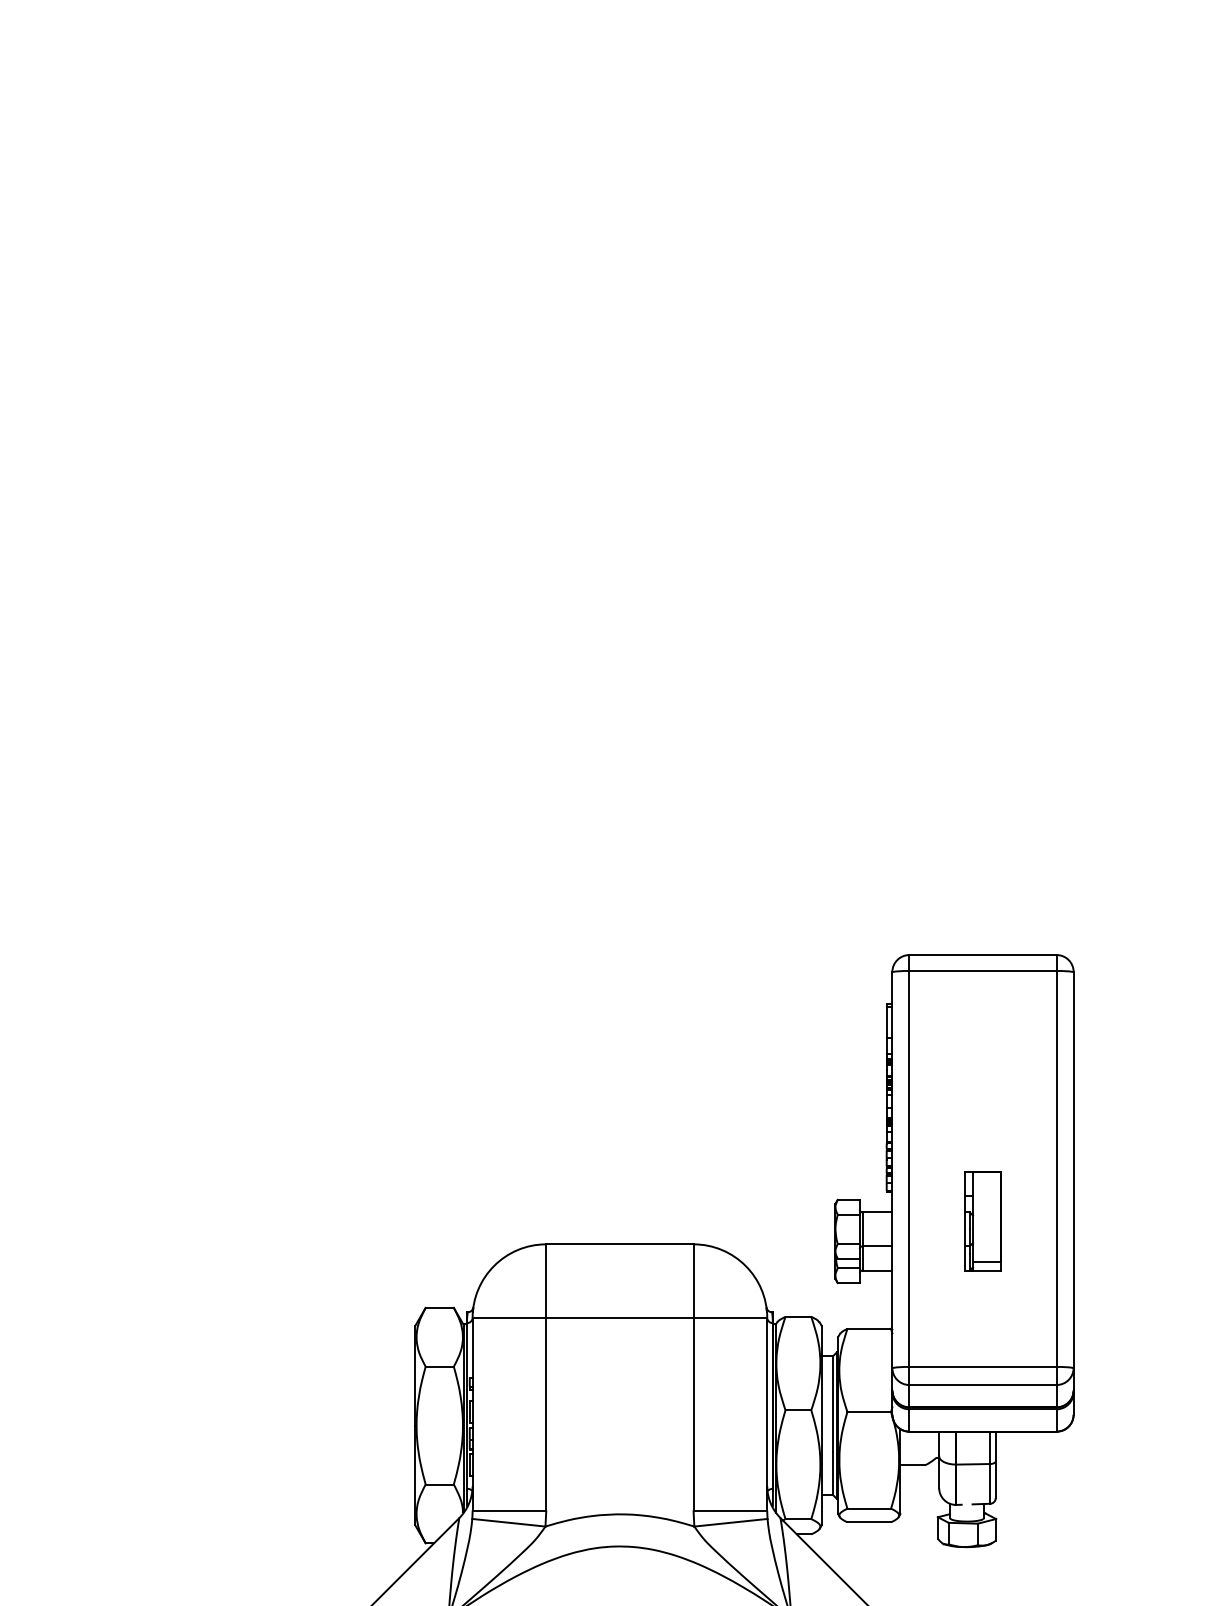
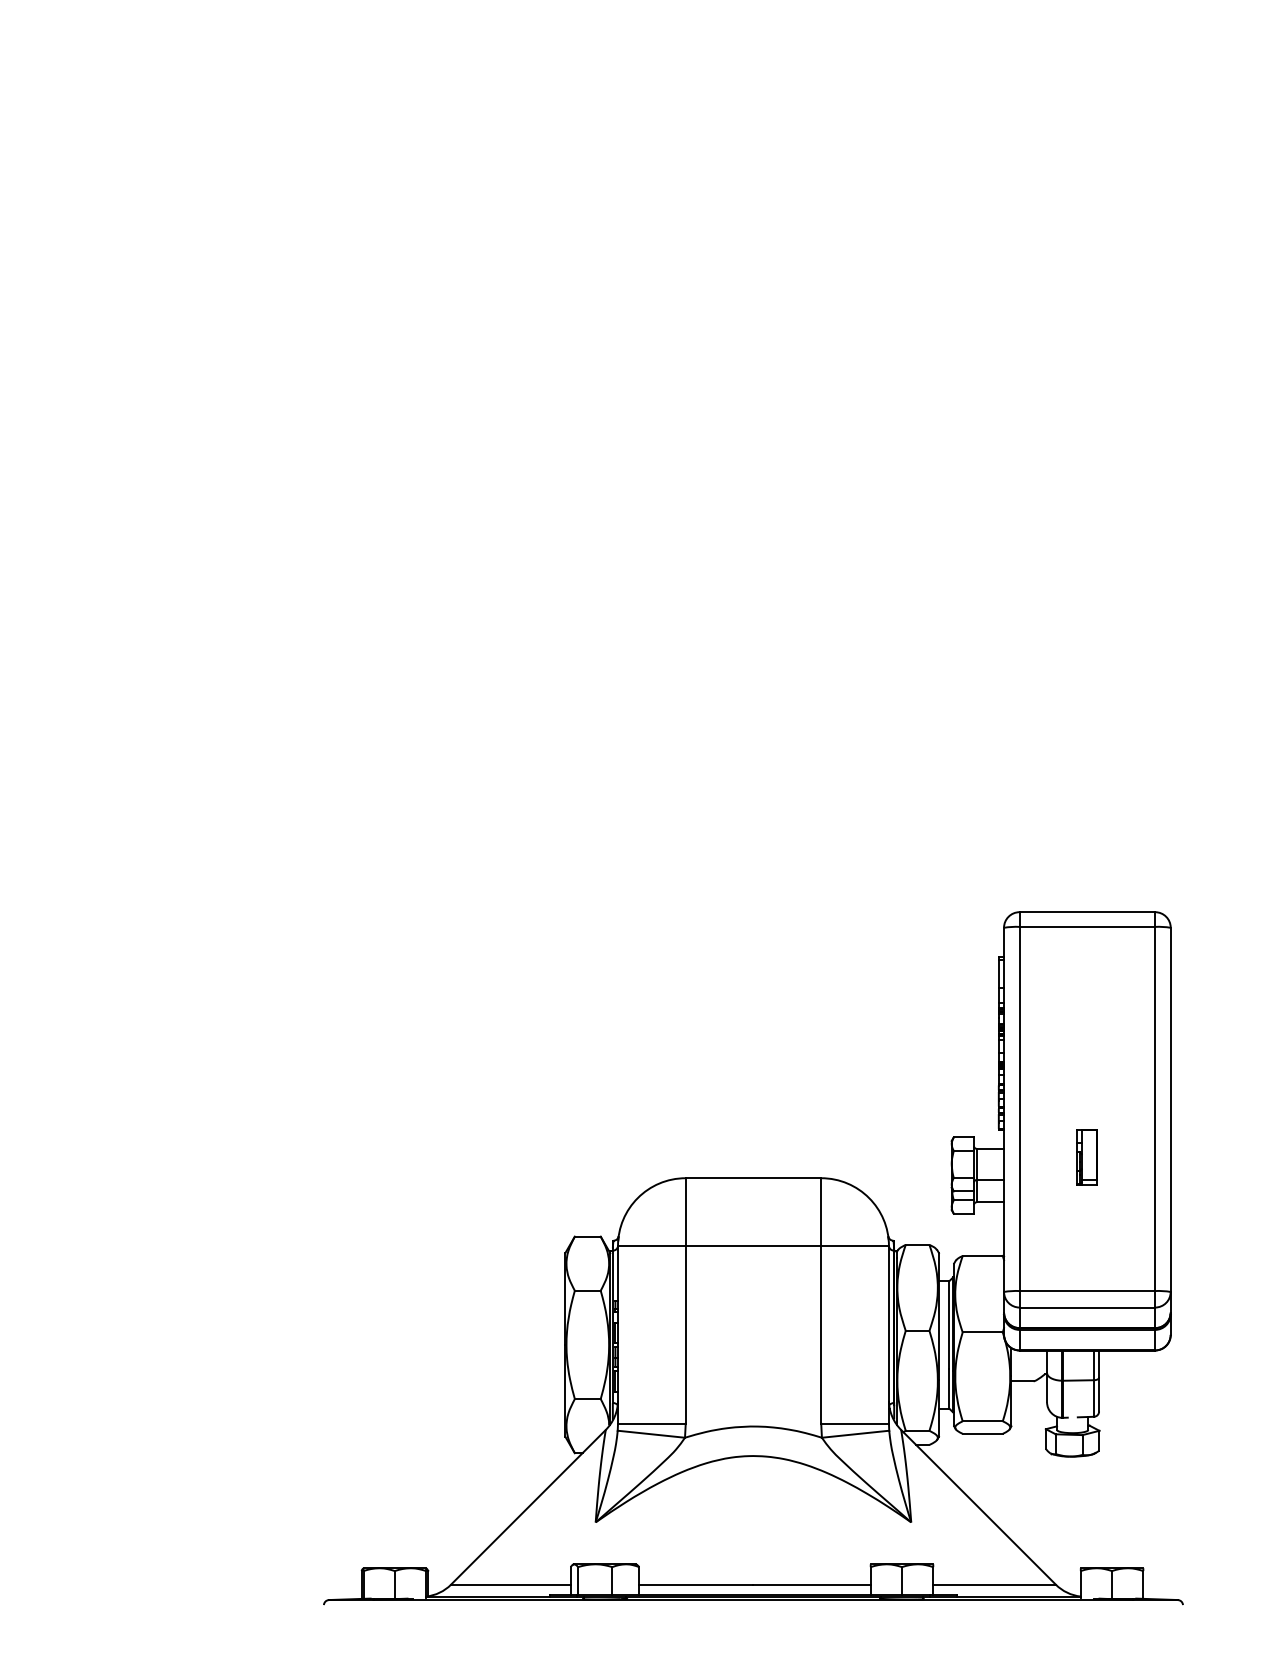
part: (982, 1221) -> (1086, 1157), size x0.6

